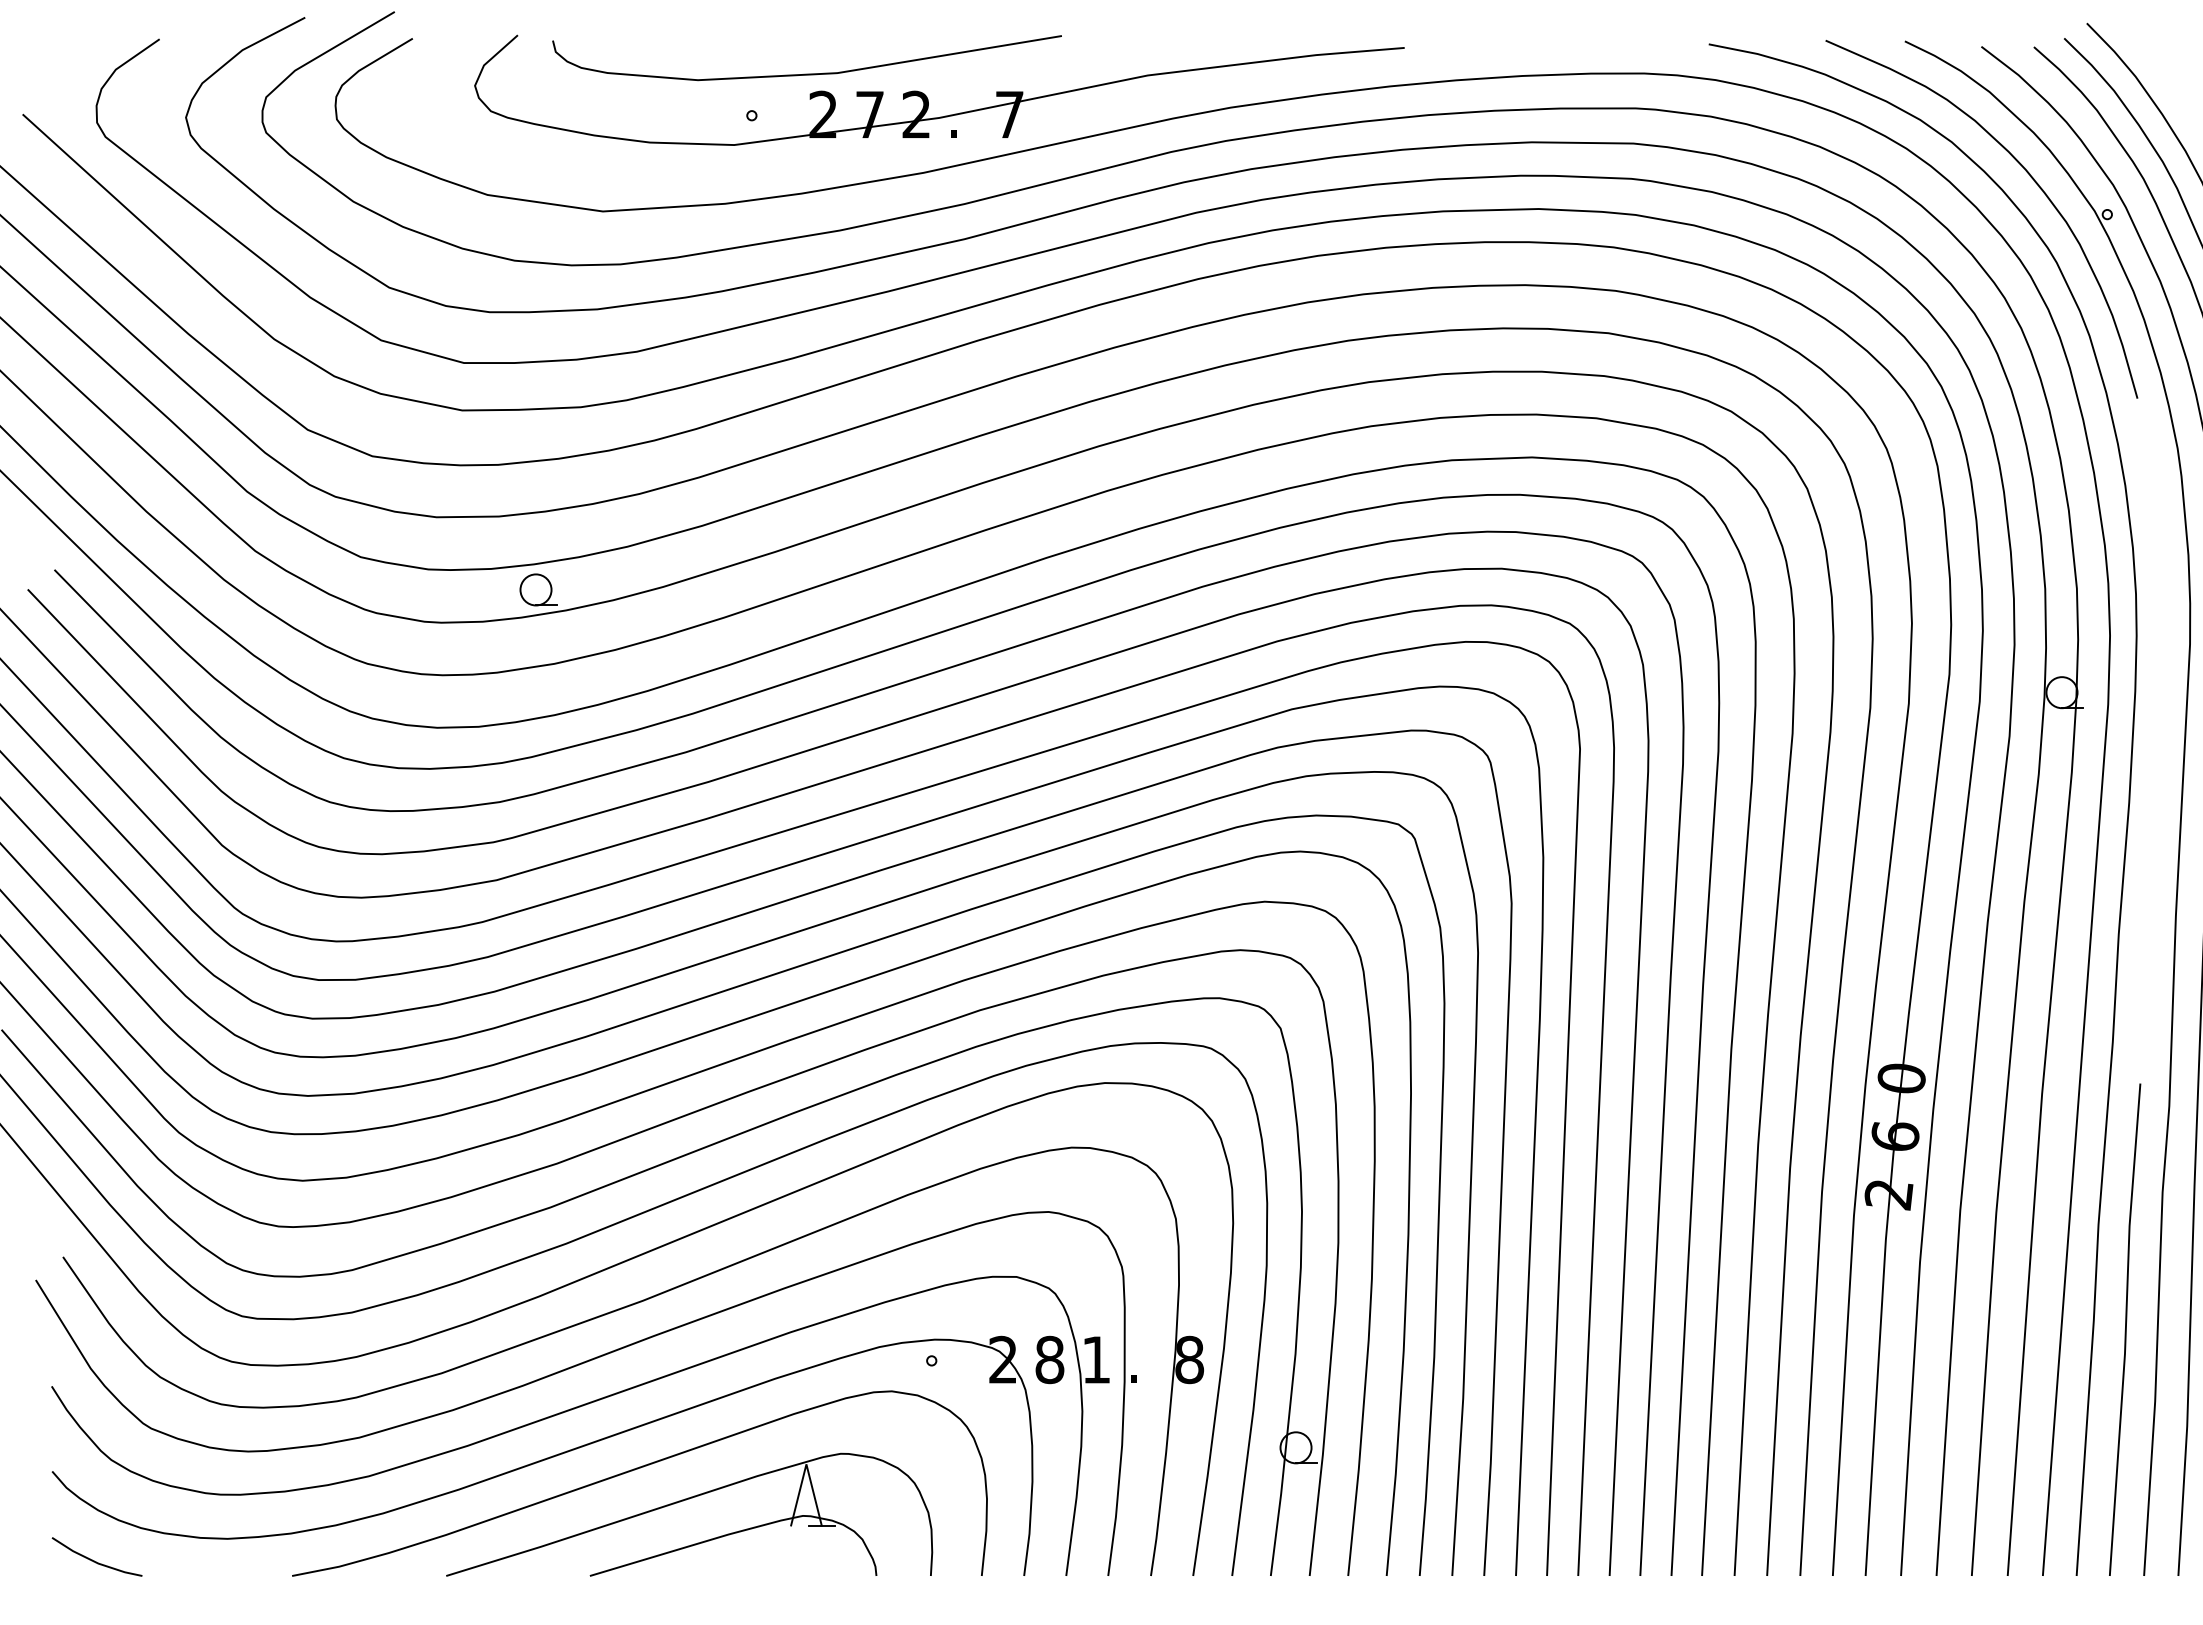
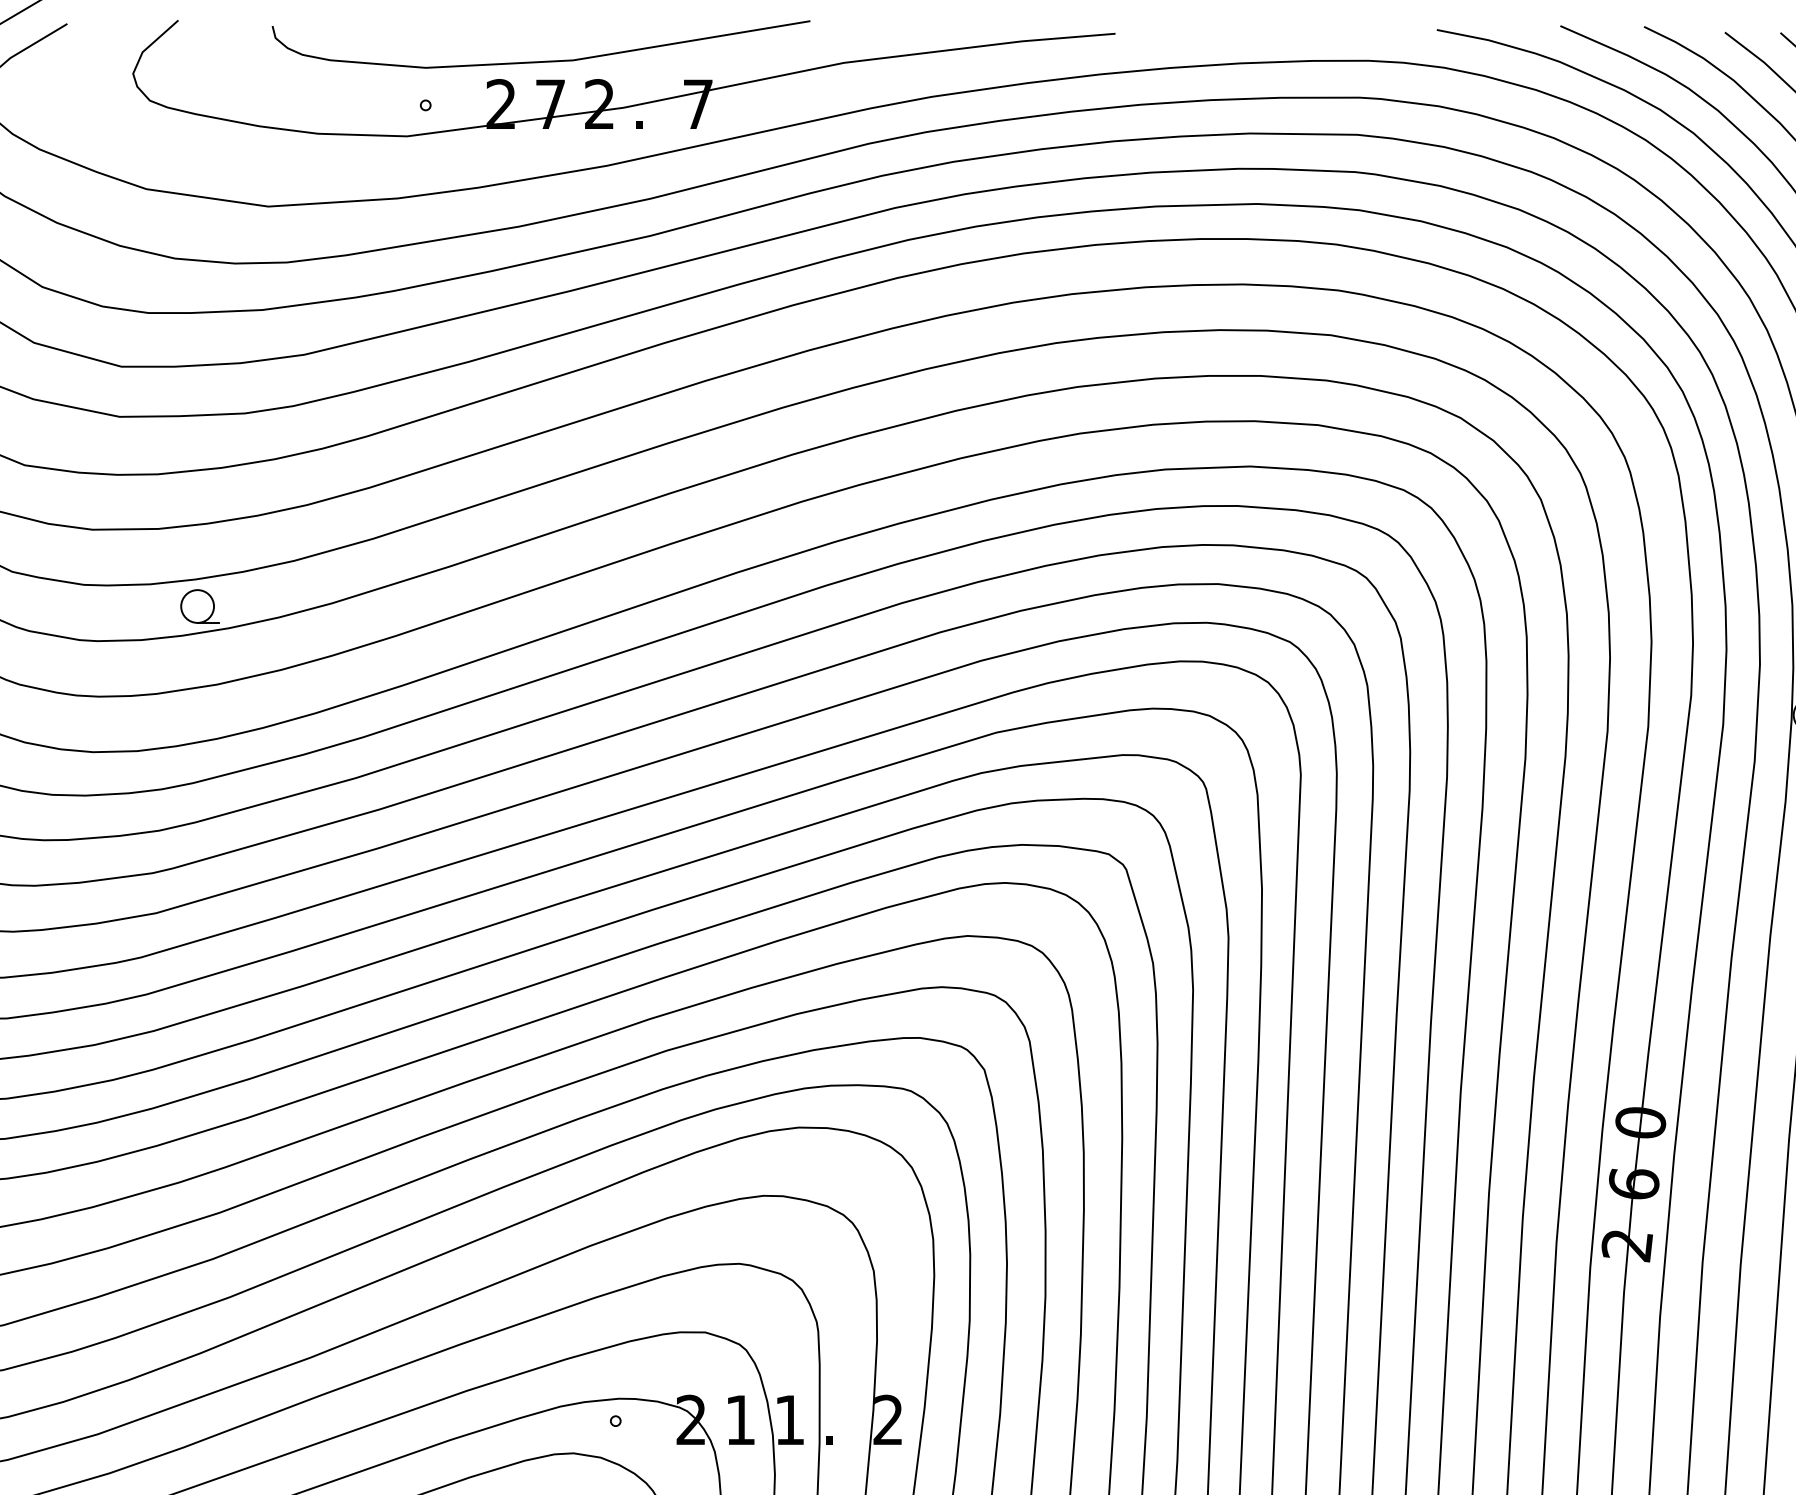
curve: (806, 73) -> (540, 60), moved
text: (1049, 1359) -> (740, 1419), 8 -> 1
text: (1189, 1359) -> (888, 1419), 8 -> 2

